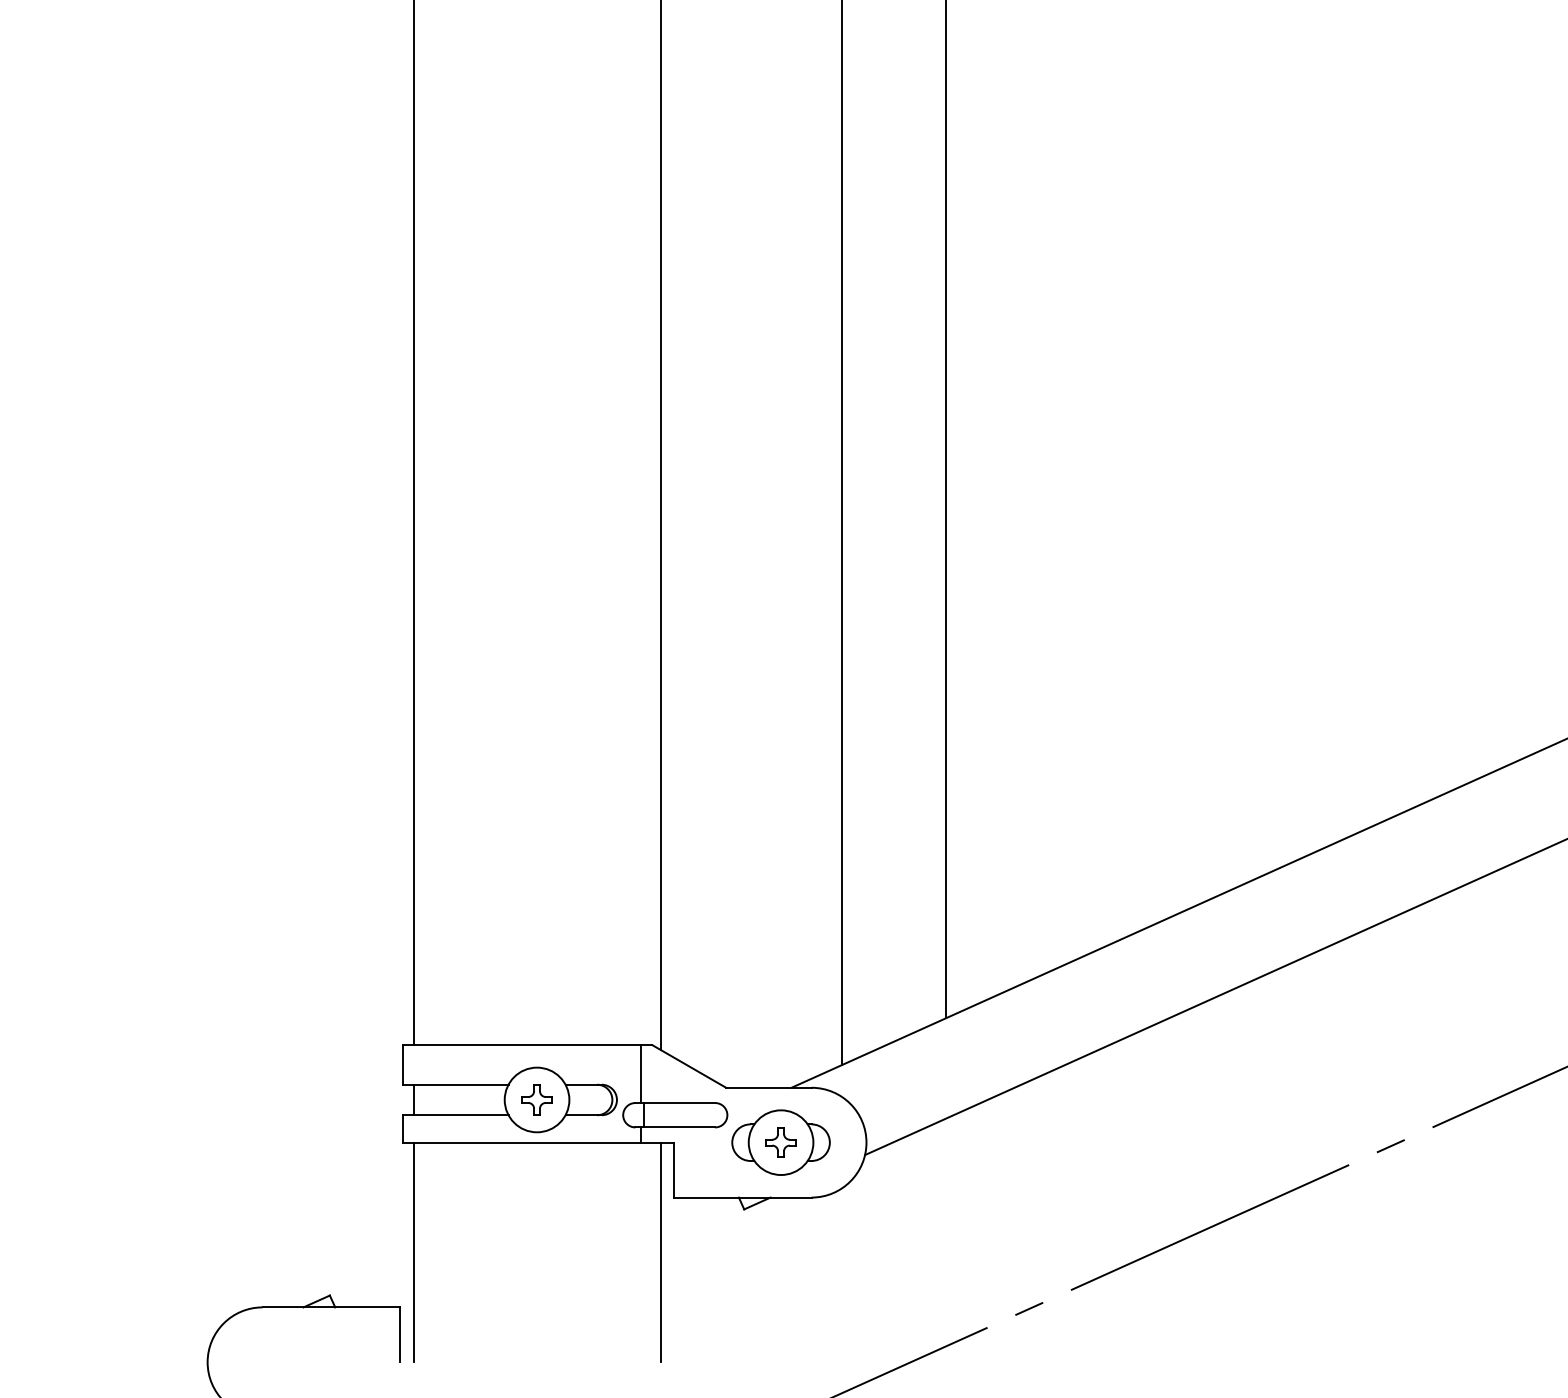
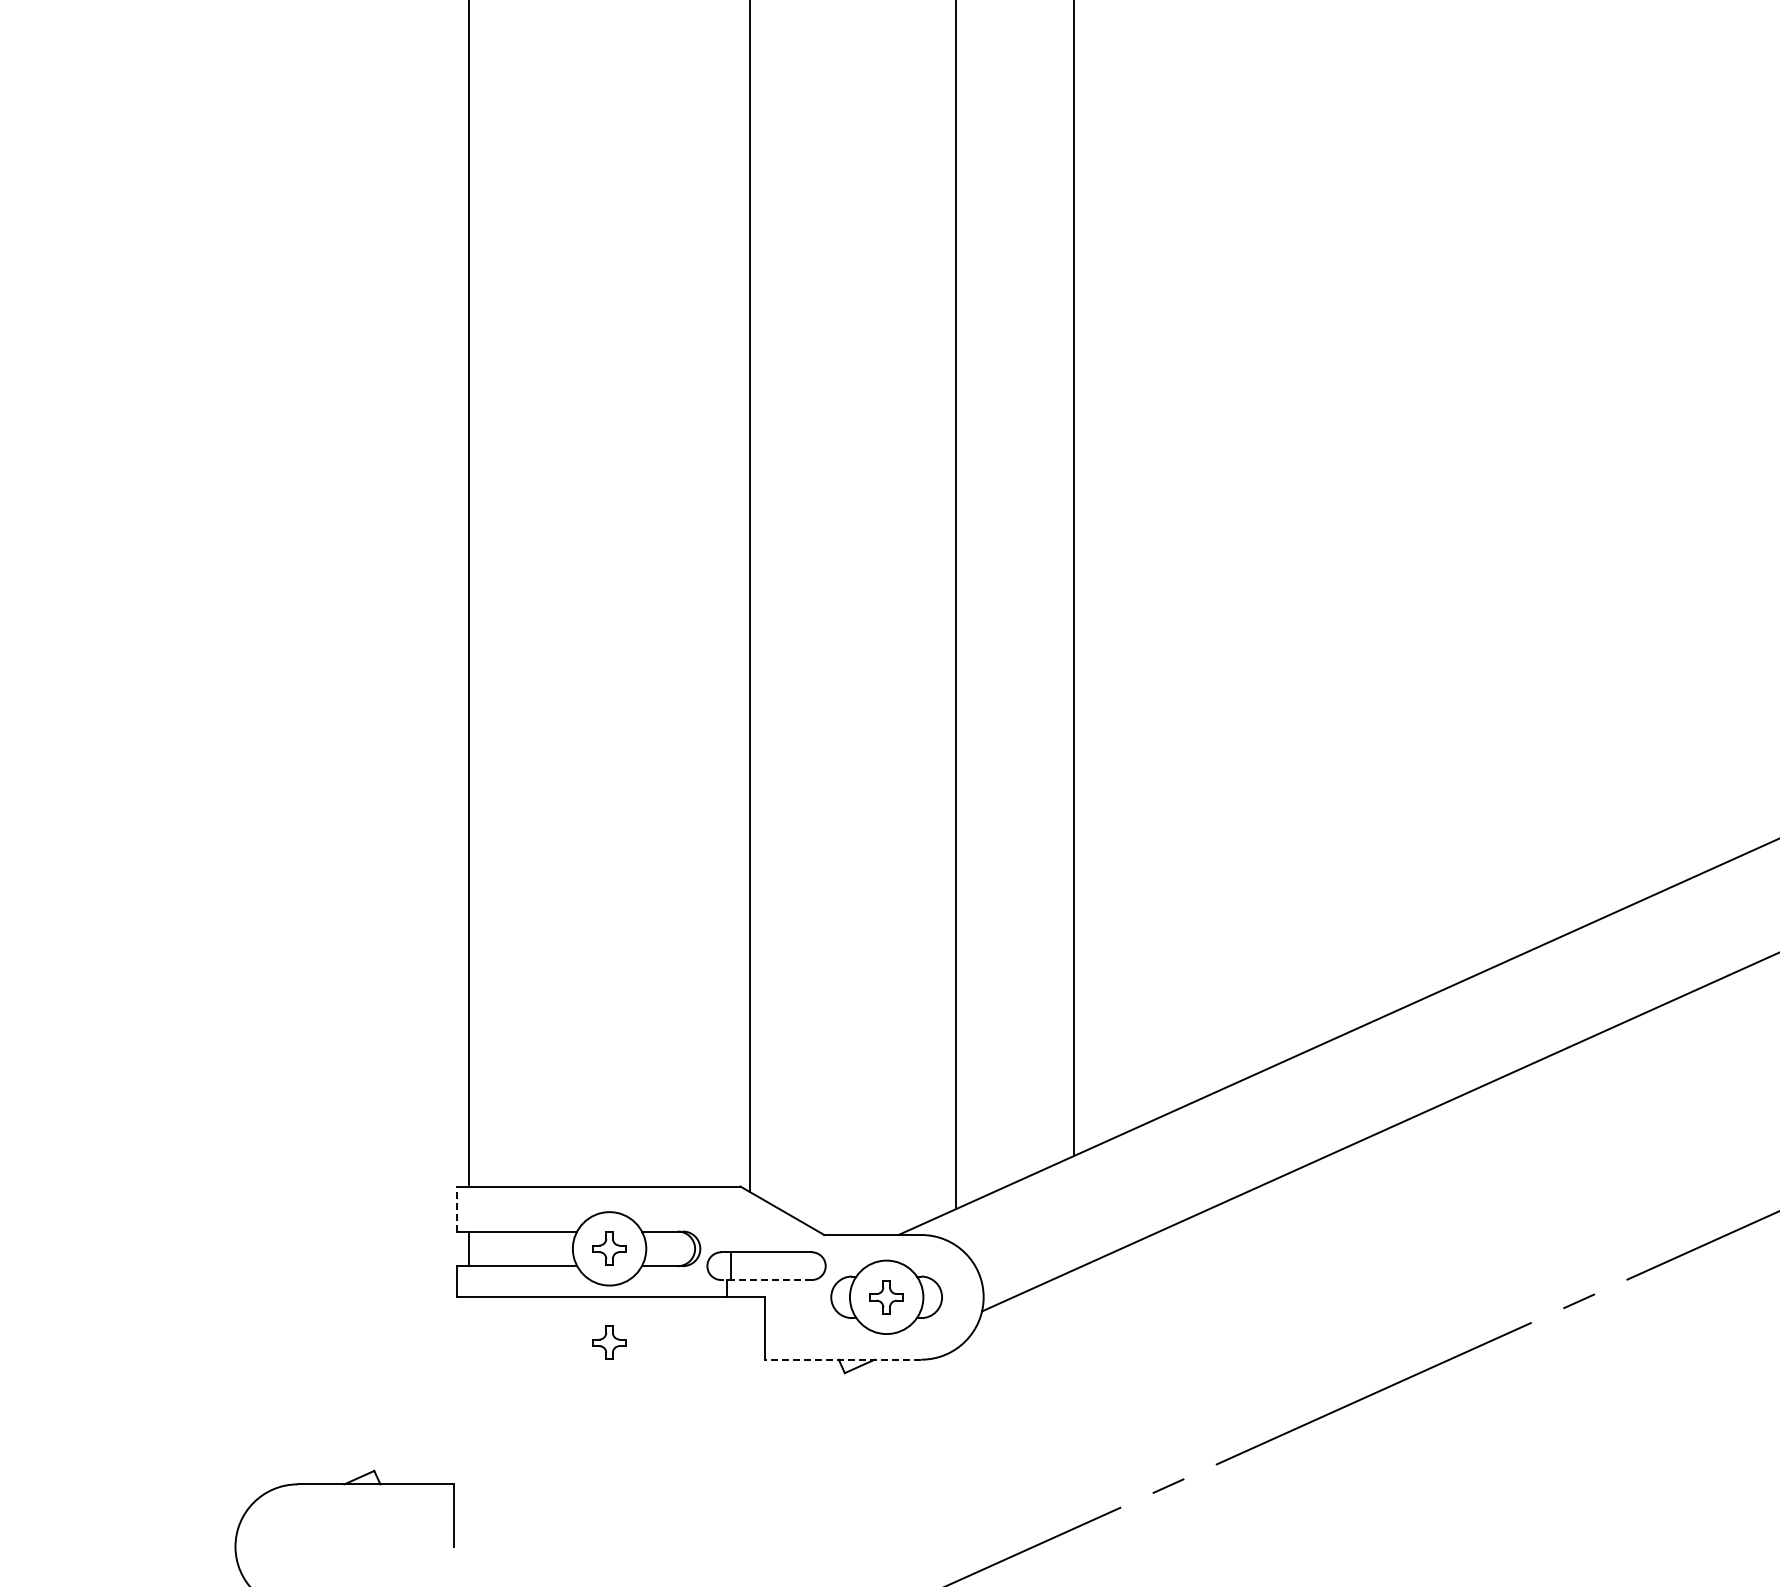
line: (403, 1065) -> (457, 1209), solid -> dashed
line: (640, 1074) -> (727, 1219), removed
line: (675, 1127) -> (766, 1280), solid -> dashed
part: (536, 1182) -> (609, 1342), added
line: (743, 1197) -> (843, 1359), solid -> dashed
line: (413, 1252) -> (469, 1421), removed
line: (660, 1252) -> (749, 1421), removed

